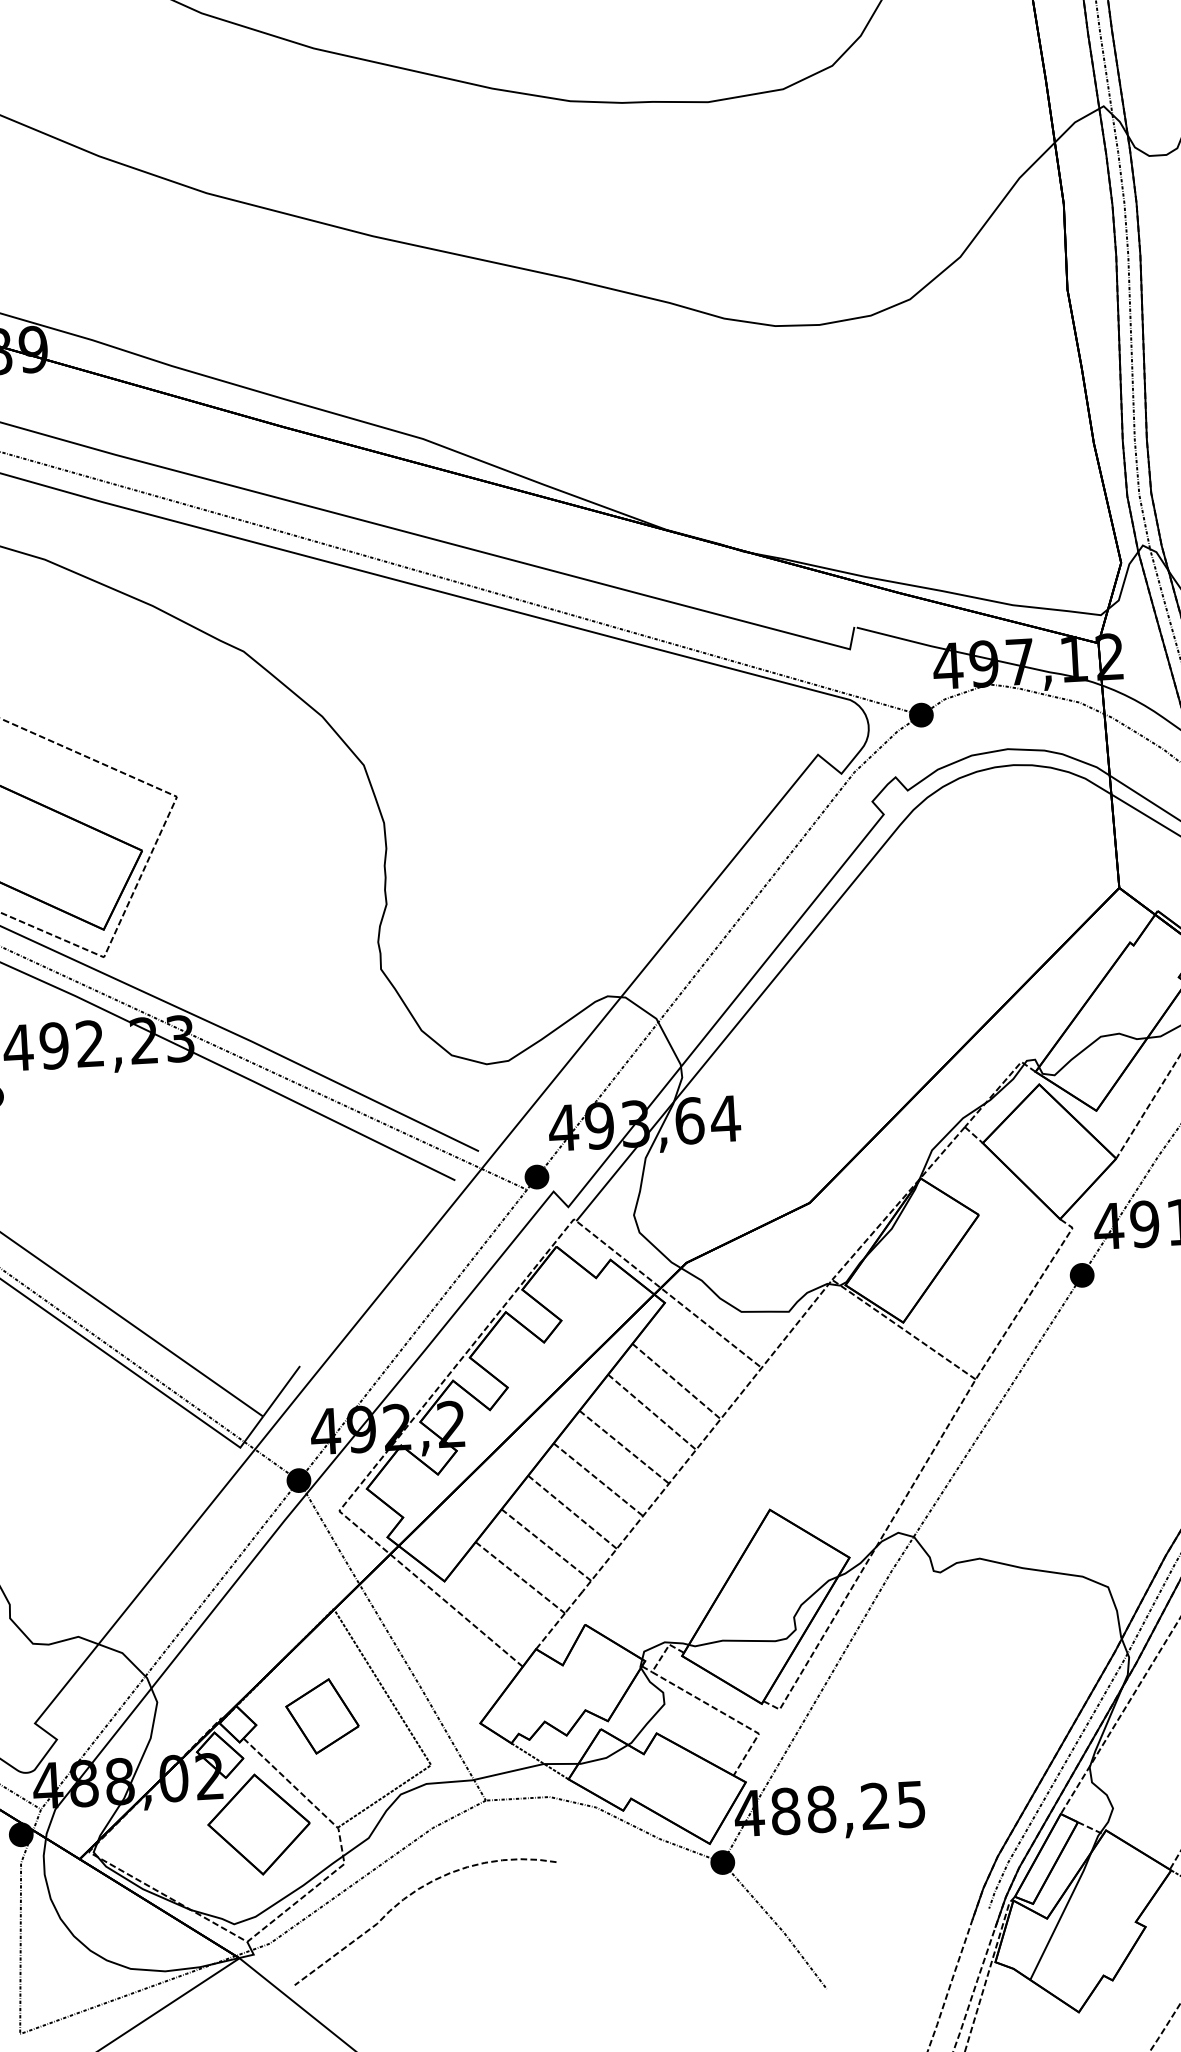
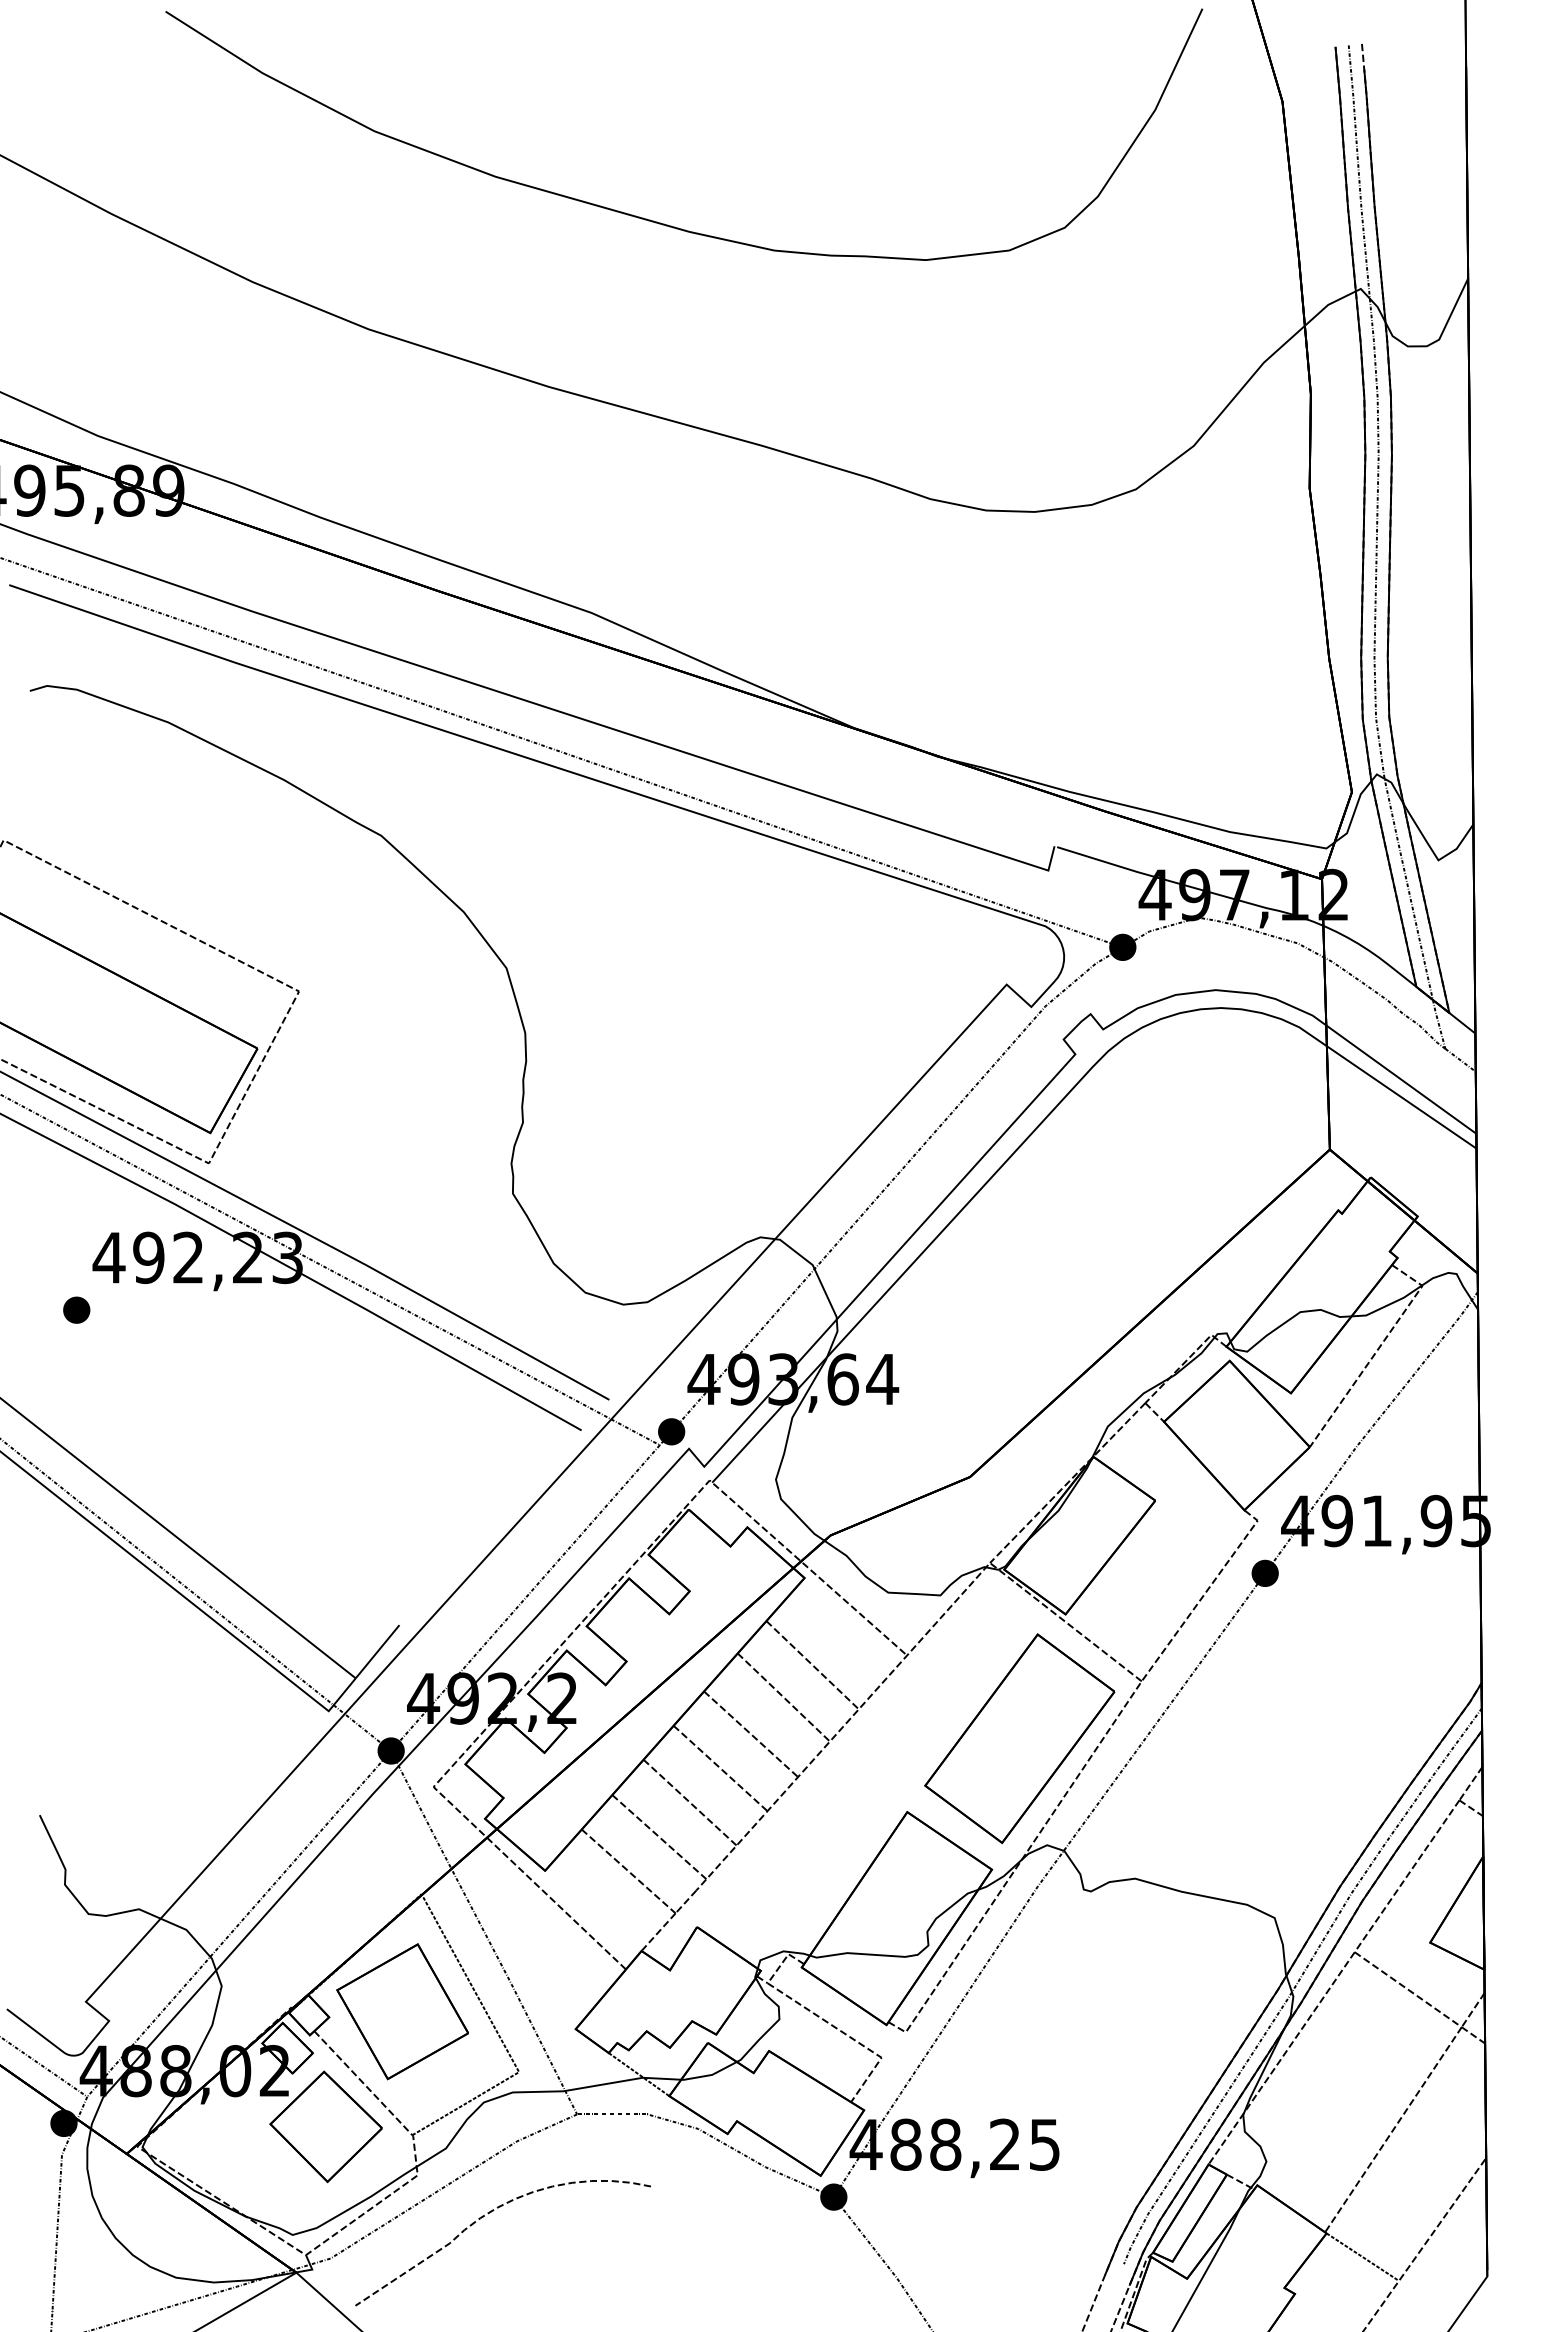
part: (867, 1437) -> (1019, 1738), added
part: (322, 1716) -> (402, 2011), size x1.67

